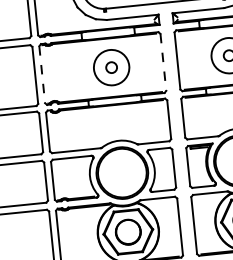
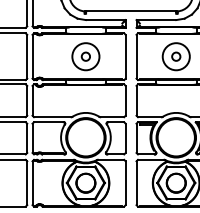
line: (163, 62) -> (125, 56), dashed -> solid
line: (42, 74) -> (32, 56), dashed -> solid

